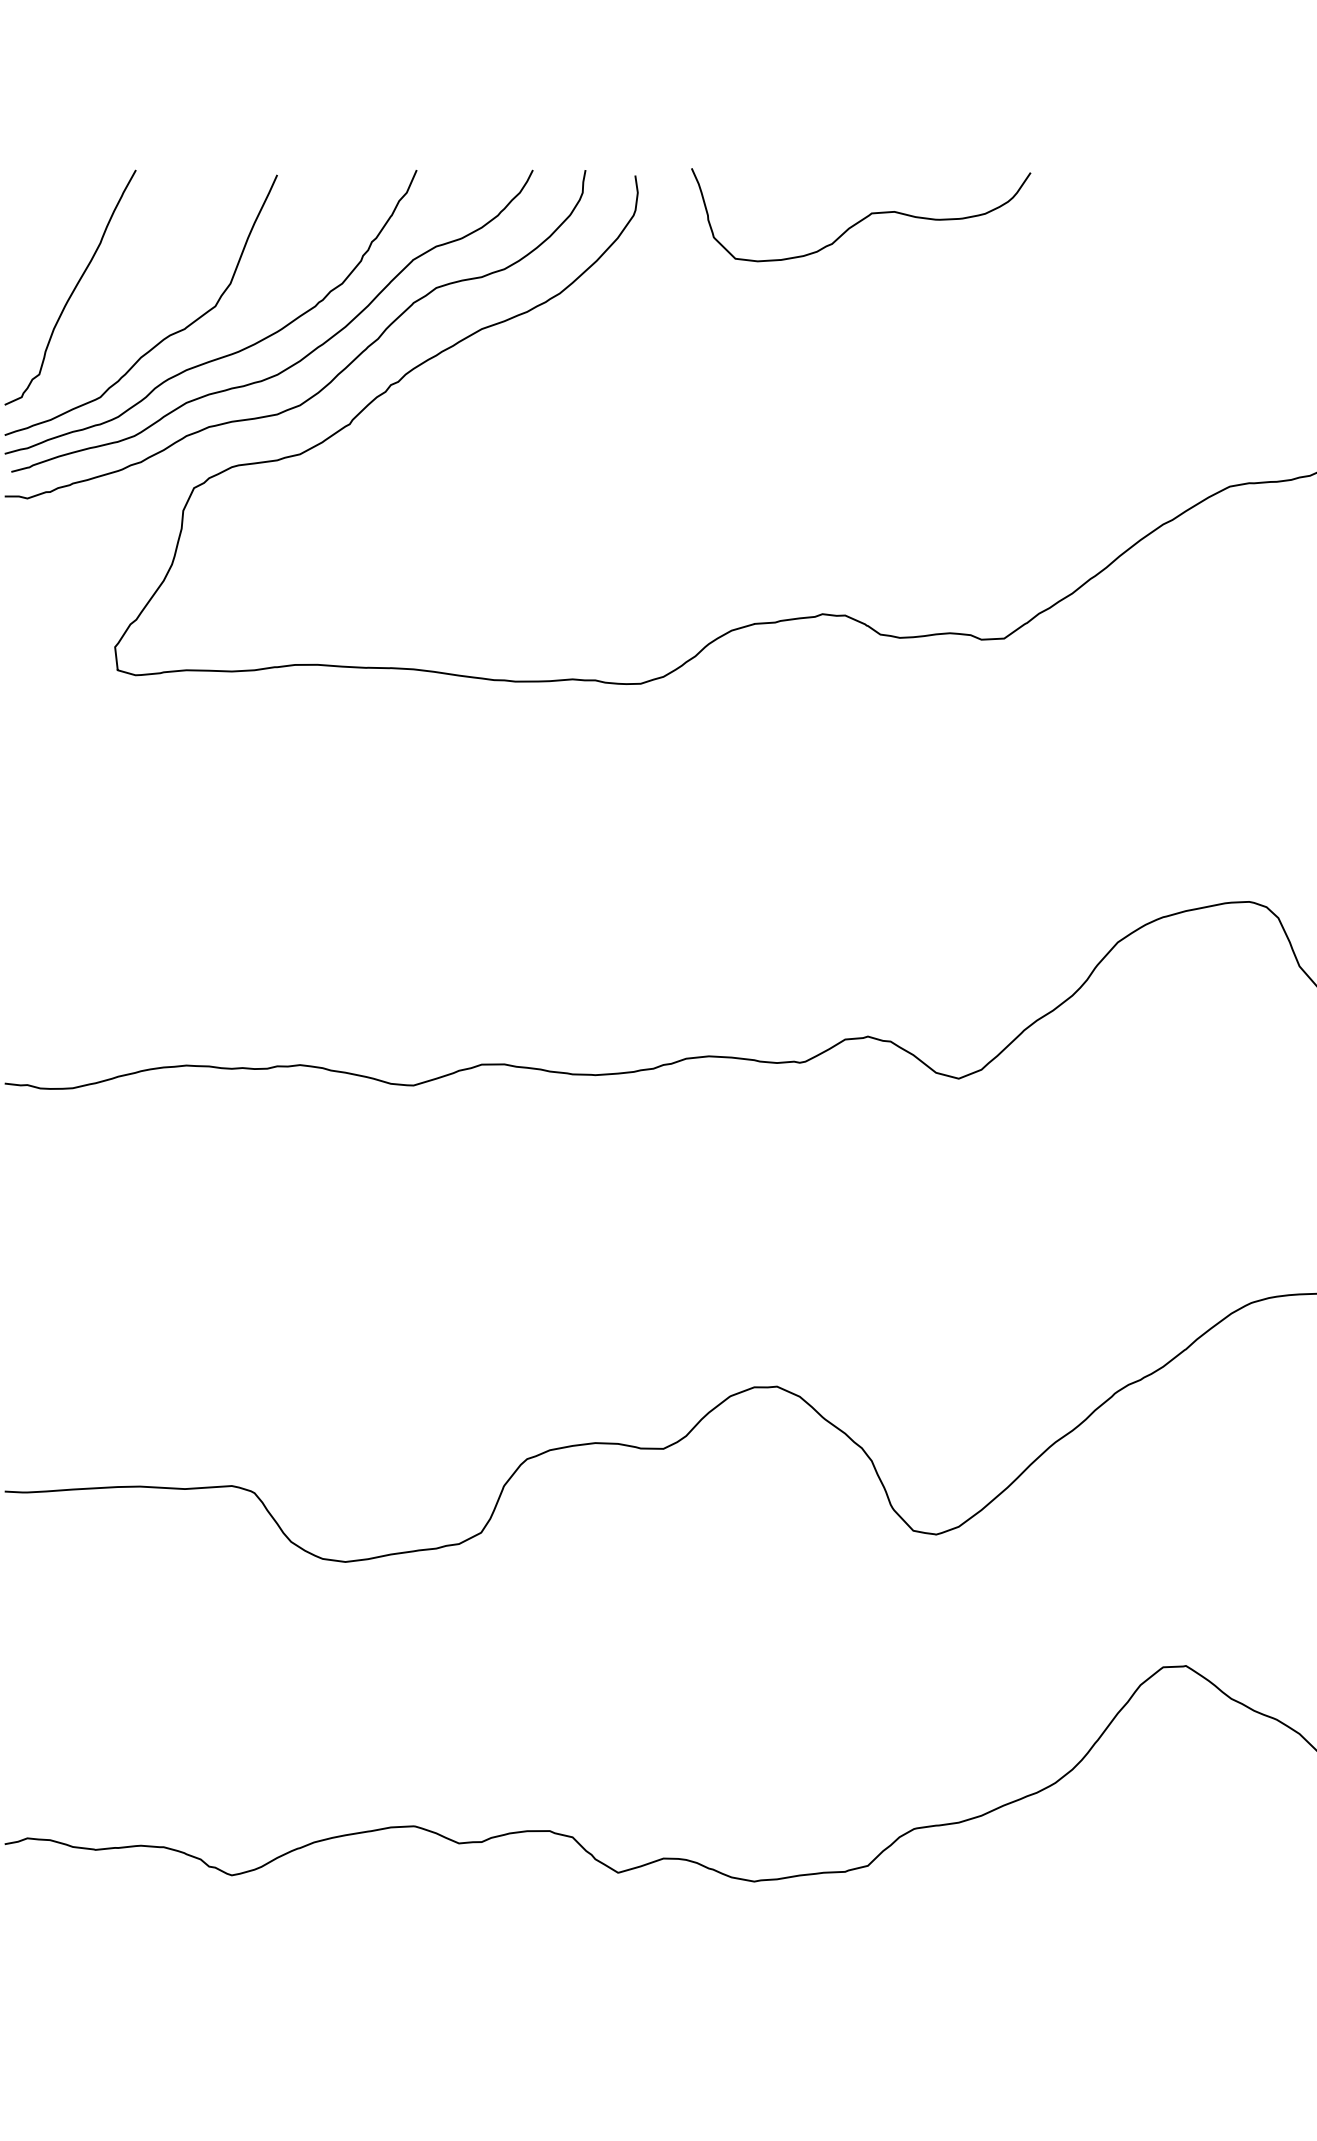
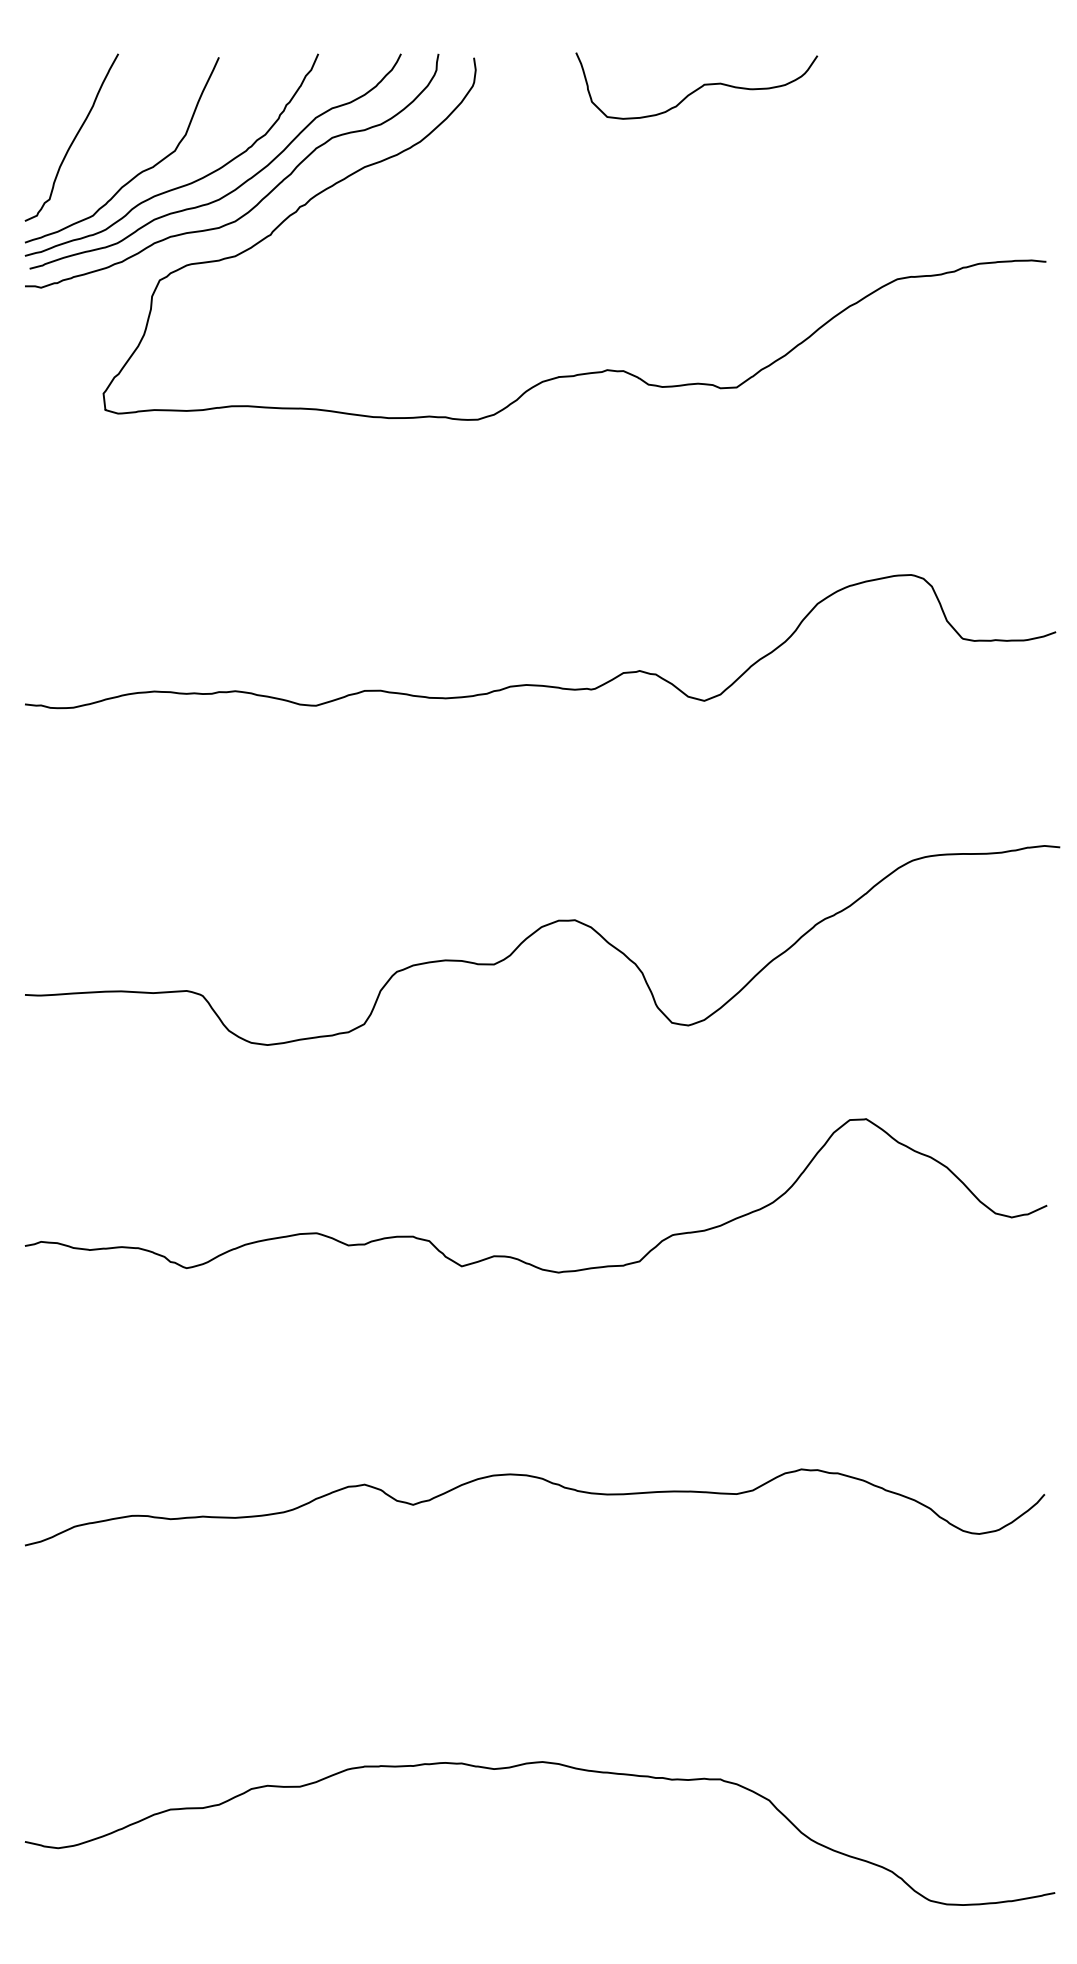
curve: (863, 217) -> (698, 87), moved

